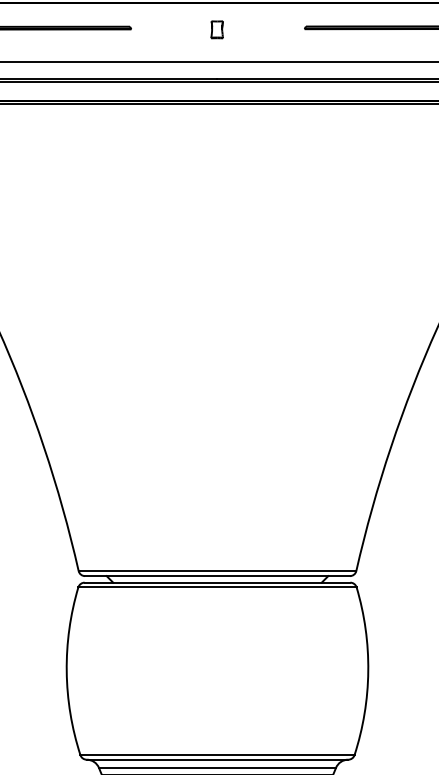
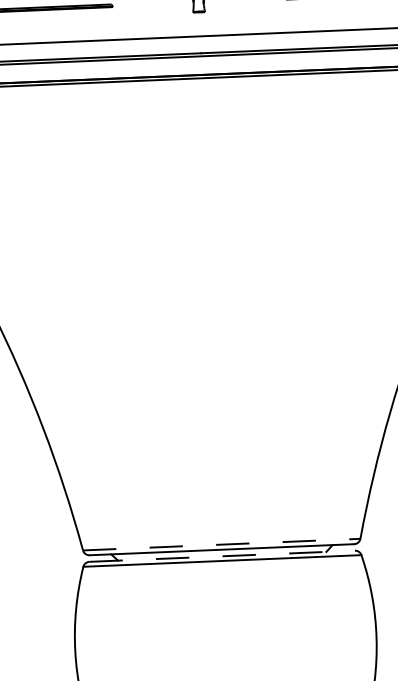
line: (217, 571) -> (221, 545), solid -> dashed
line: (217, 582) -> (222, 556), solid -> dashed

